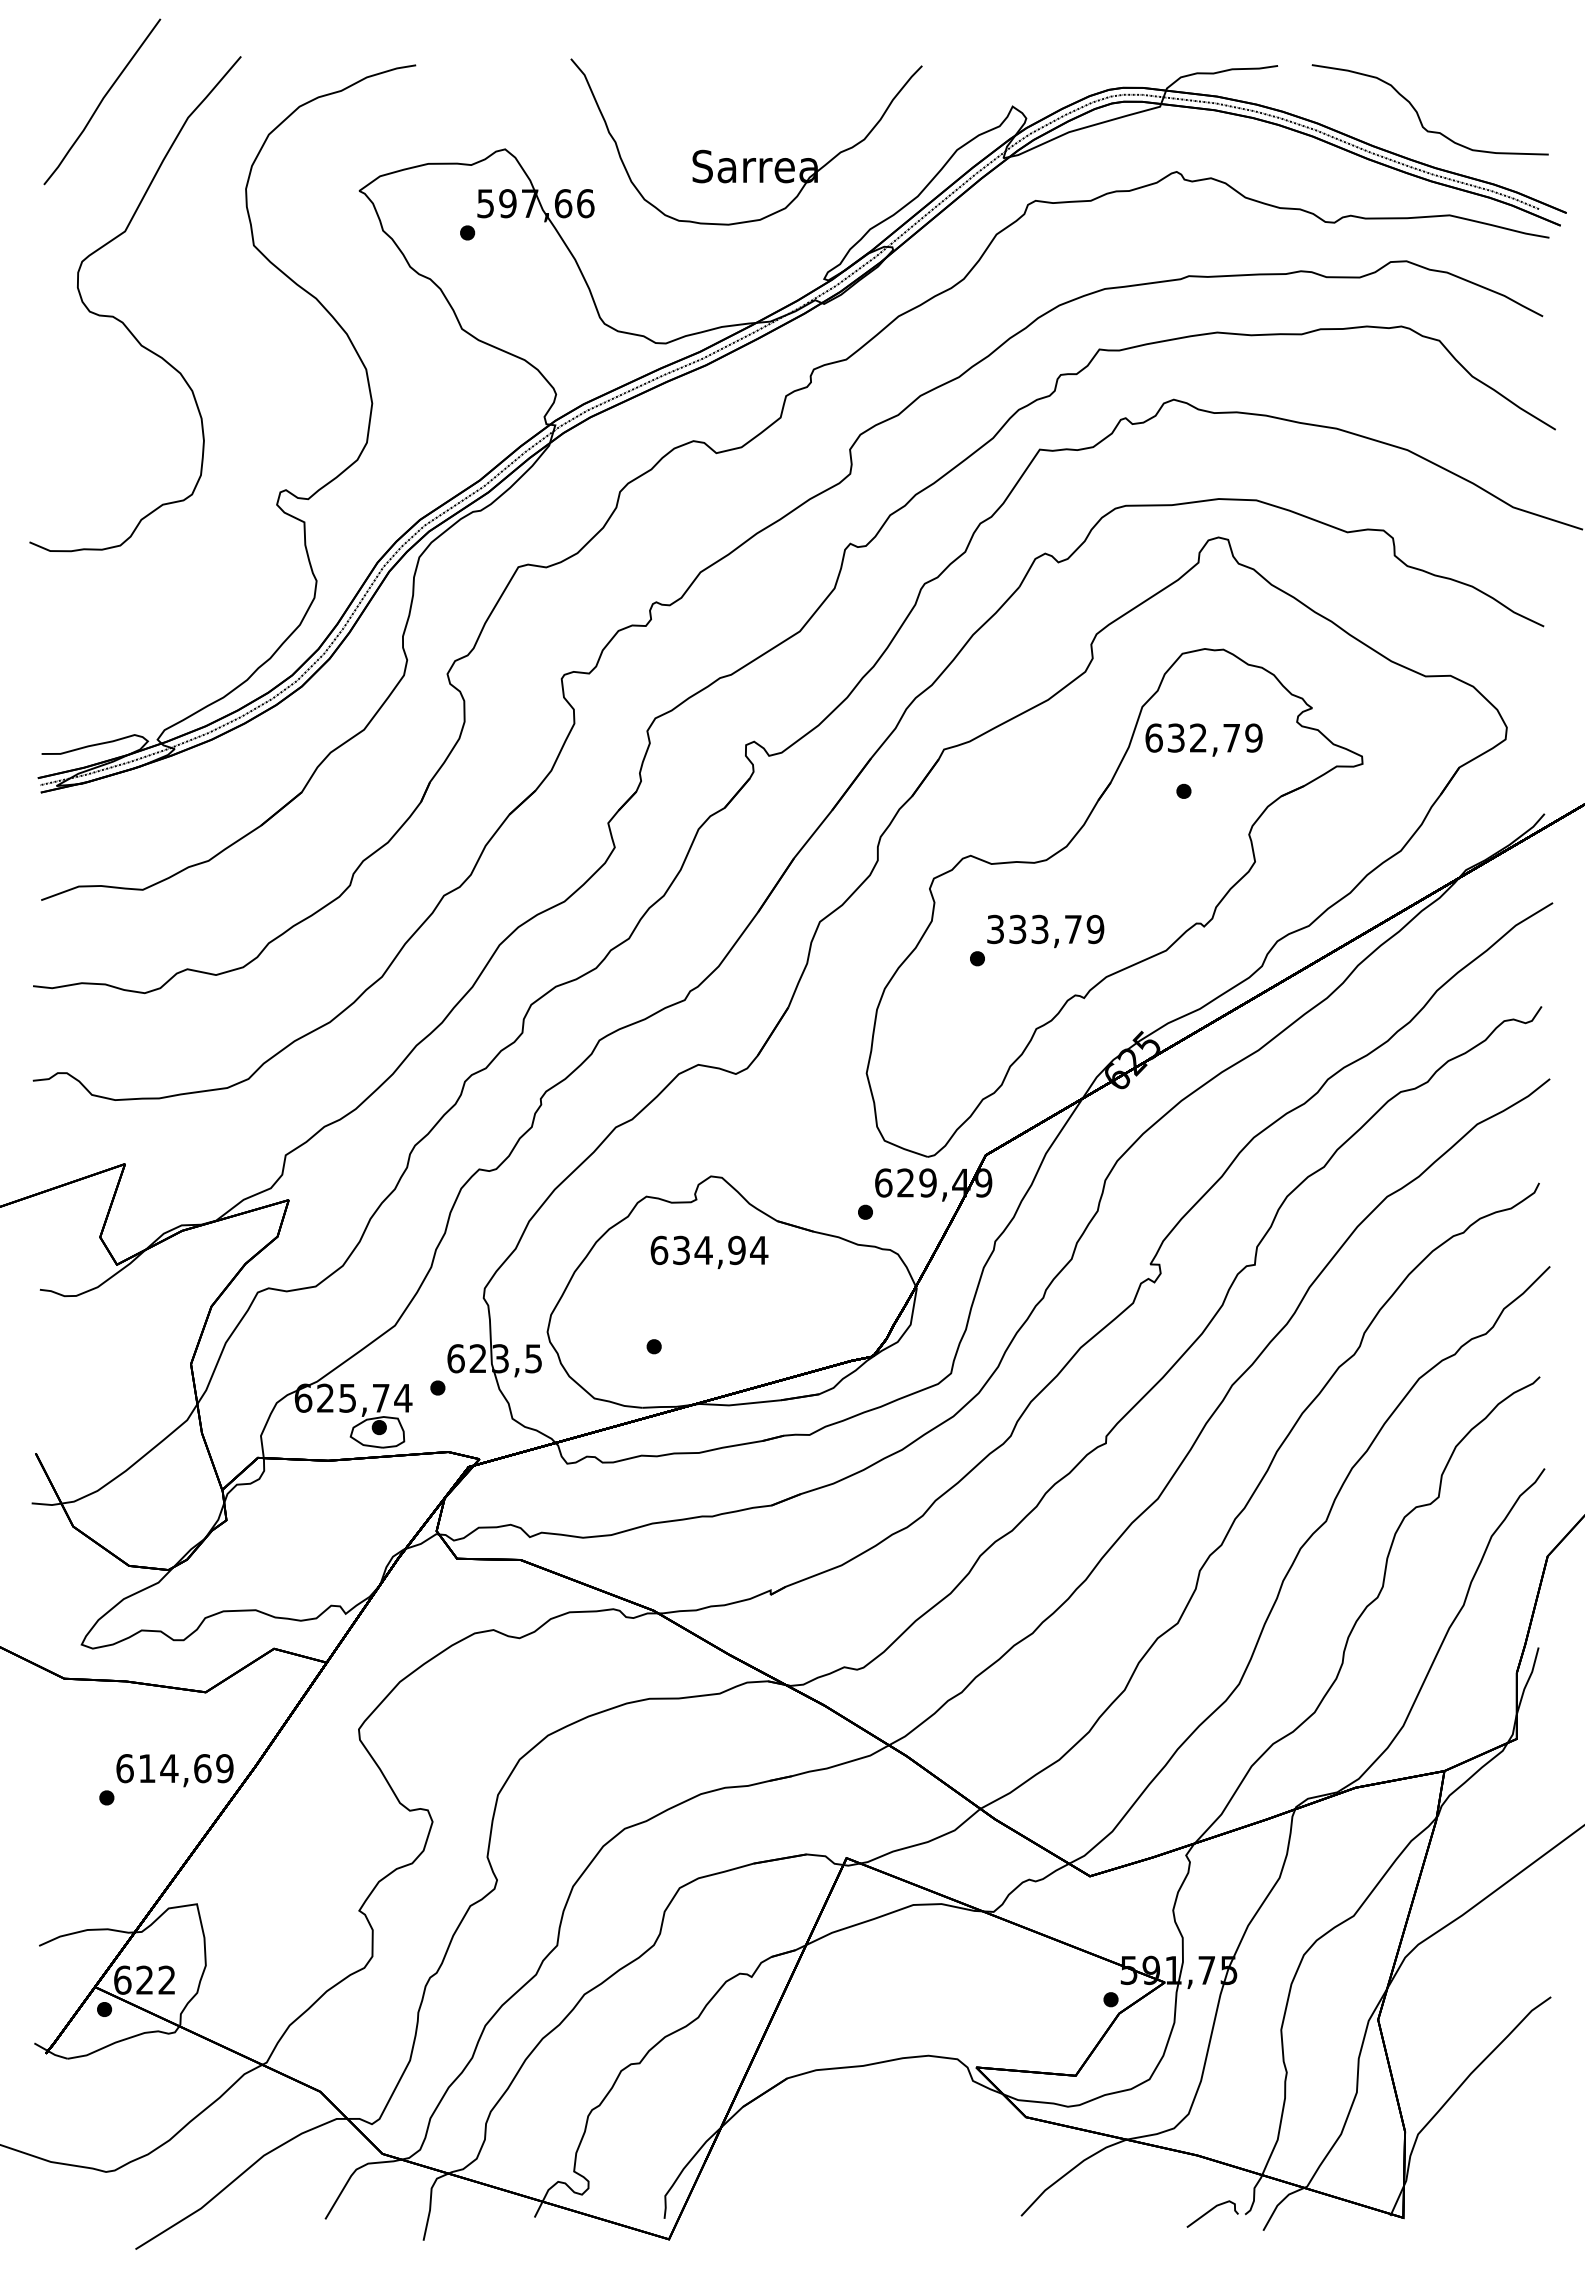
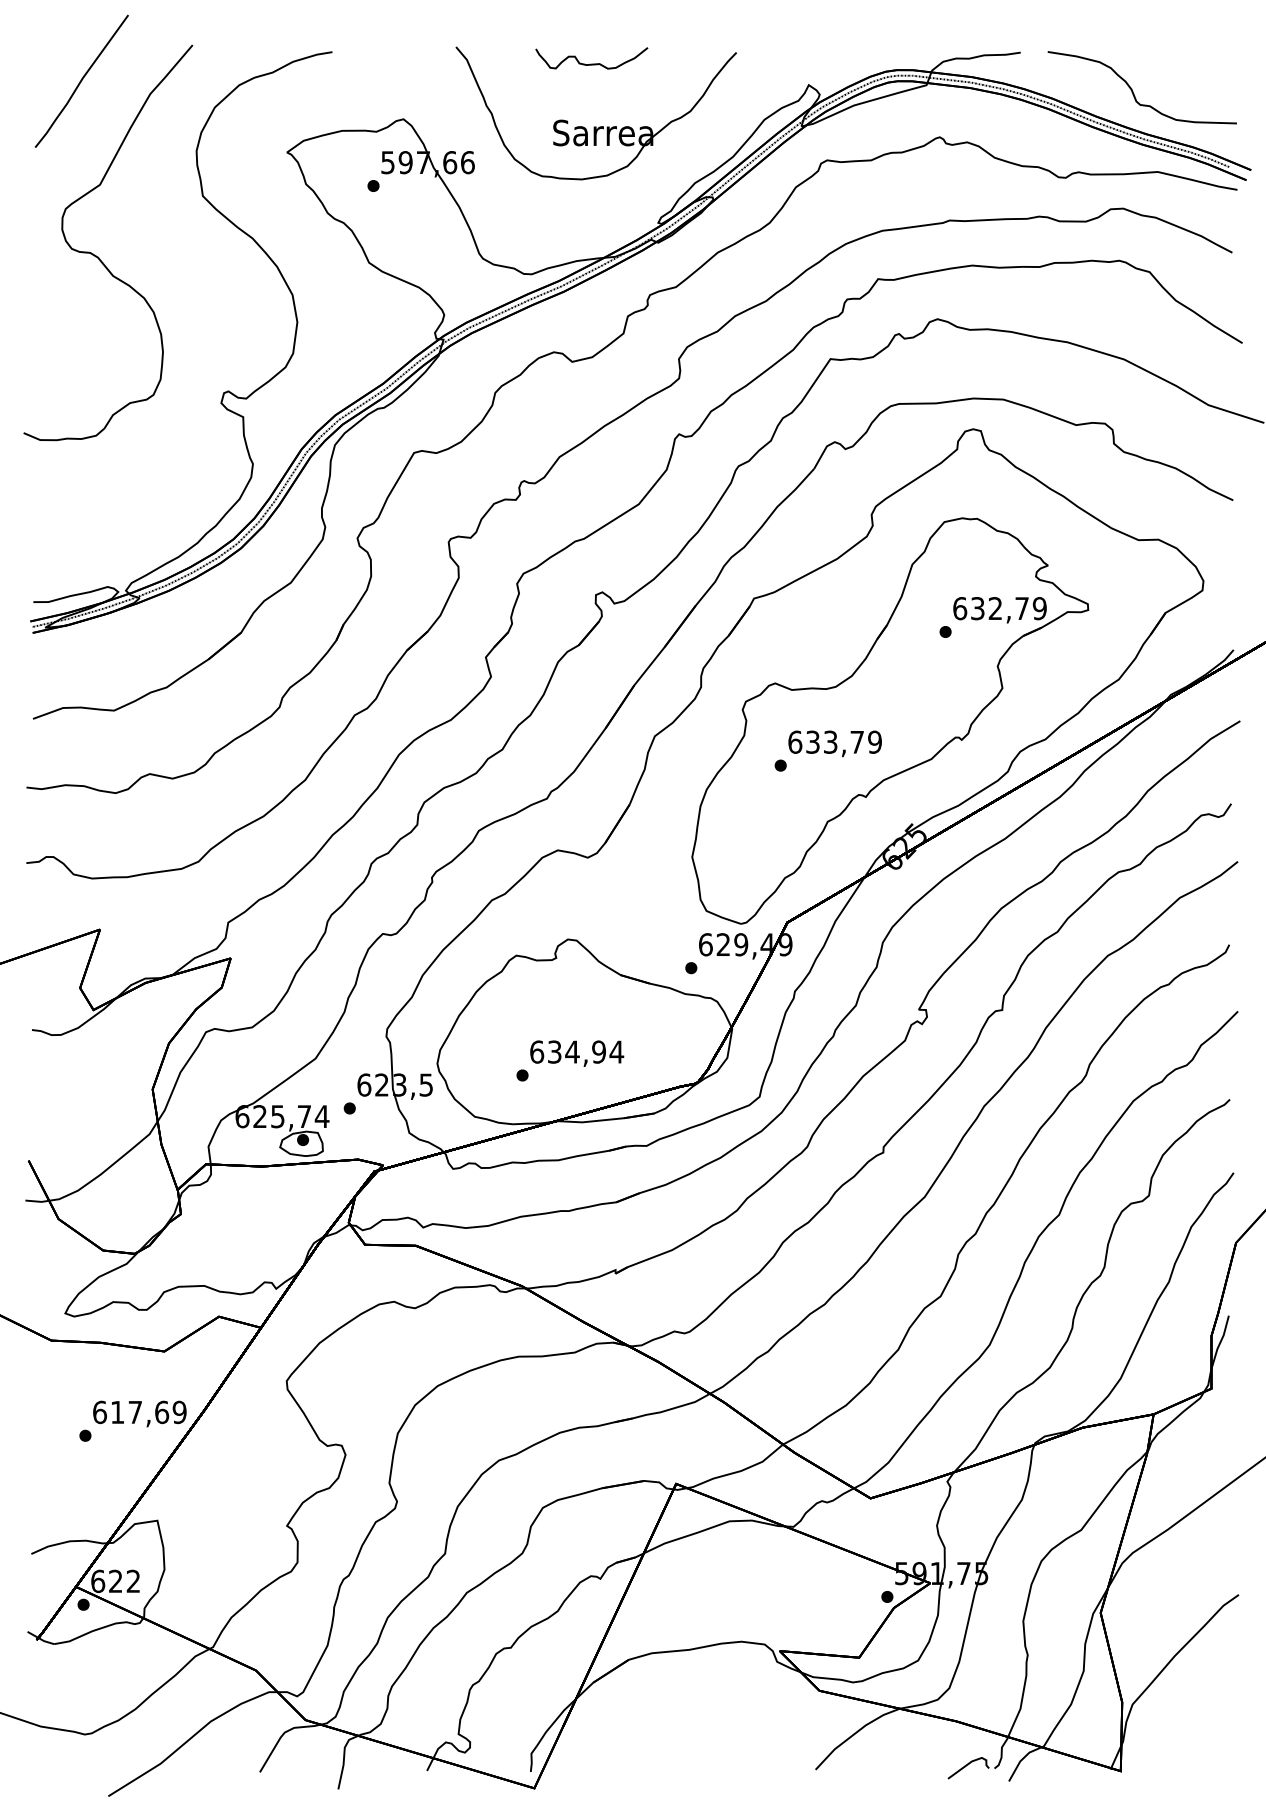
curve: (743, 79) -> (593, 63), added
text: (1203, 739) -> (999, 609), moved
text: (995, 929) -> (795, 742), 333,79 -> 633,79
text: (709, 1251) -> (577, 1052), moved
text: (169, 1768) -> (135, 1412), 614,69 -> 617,69

